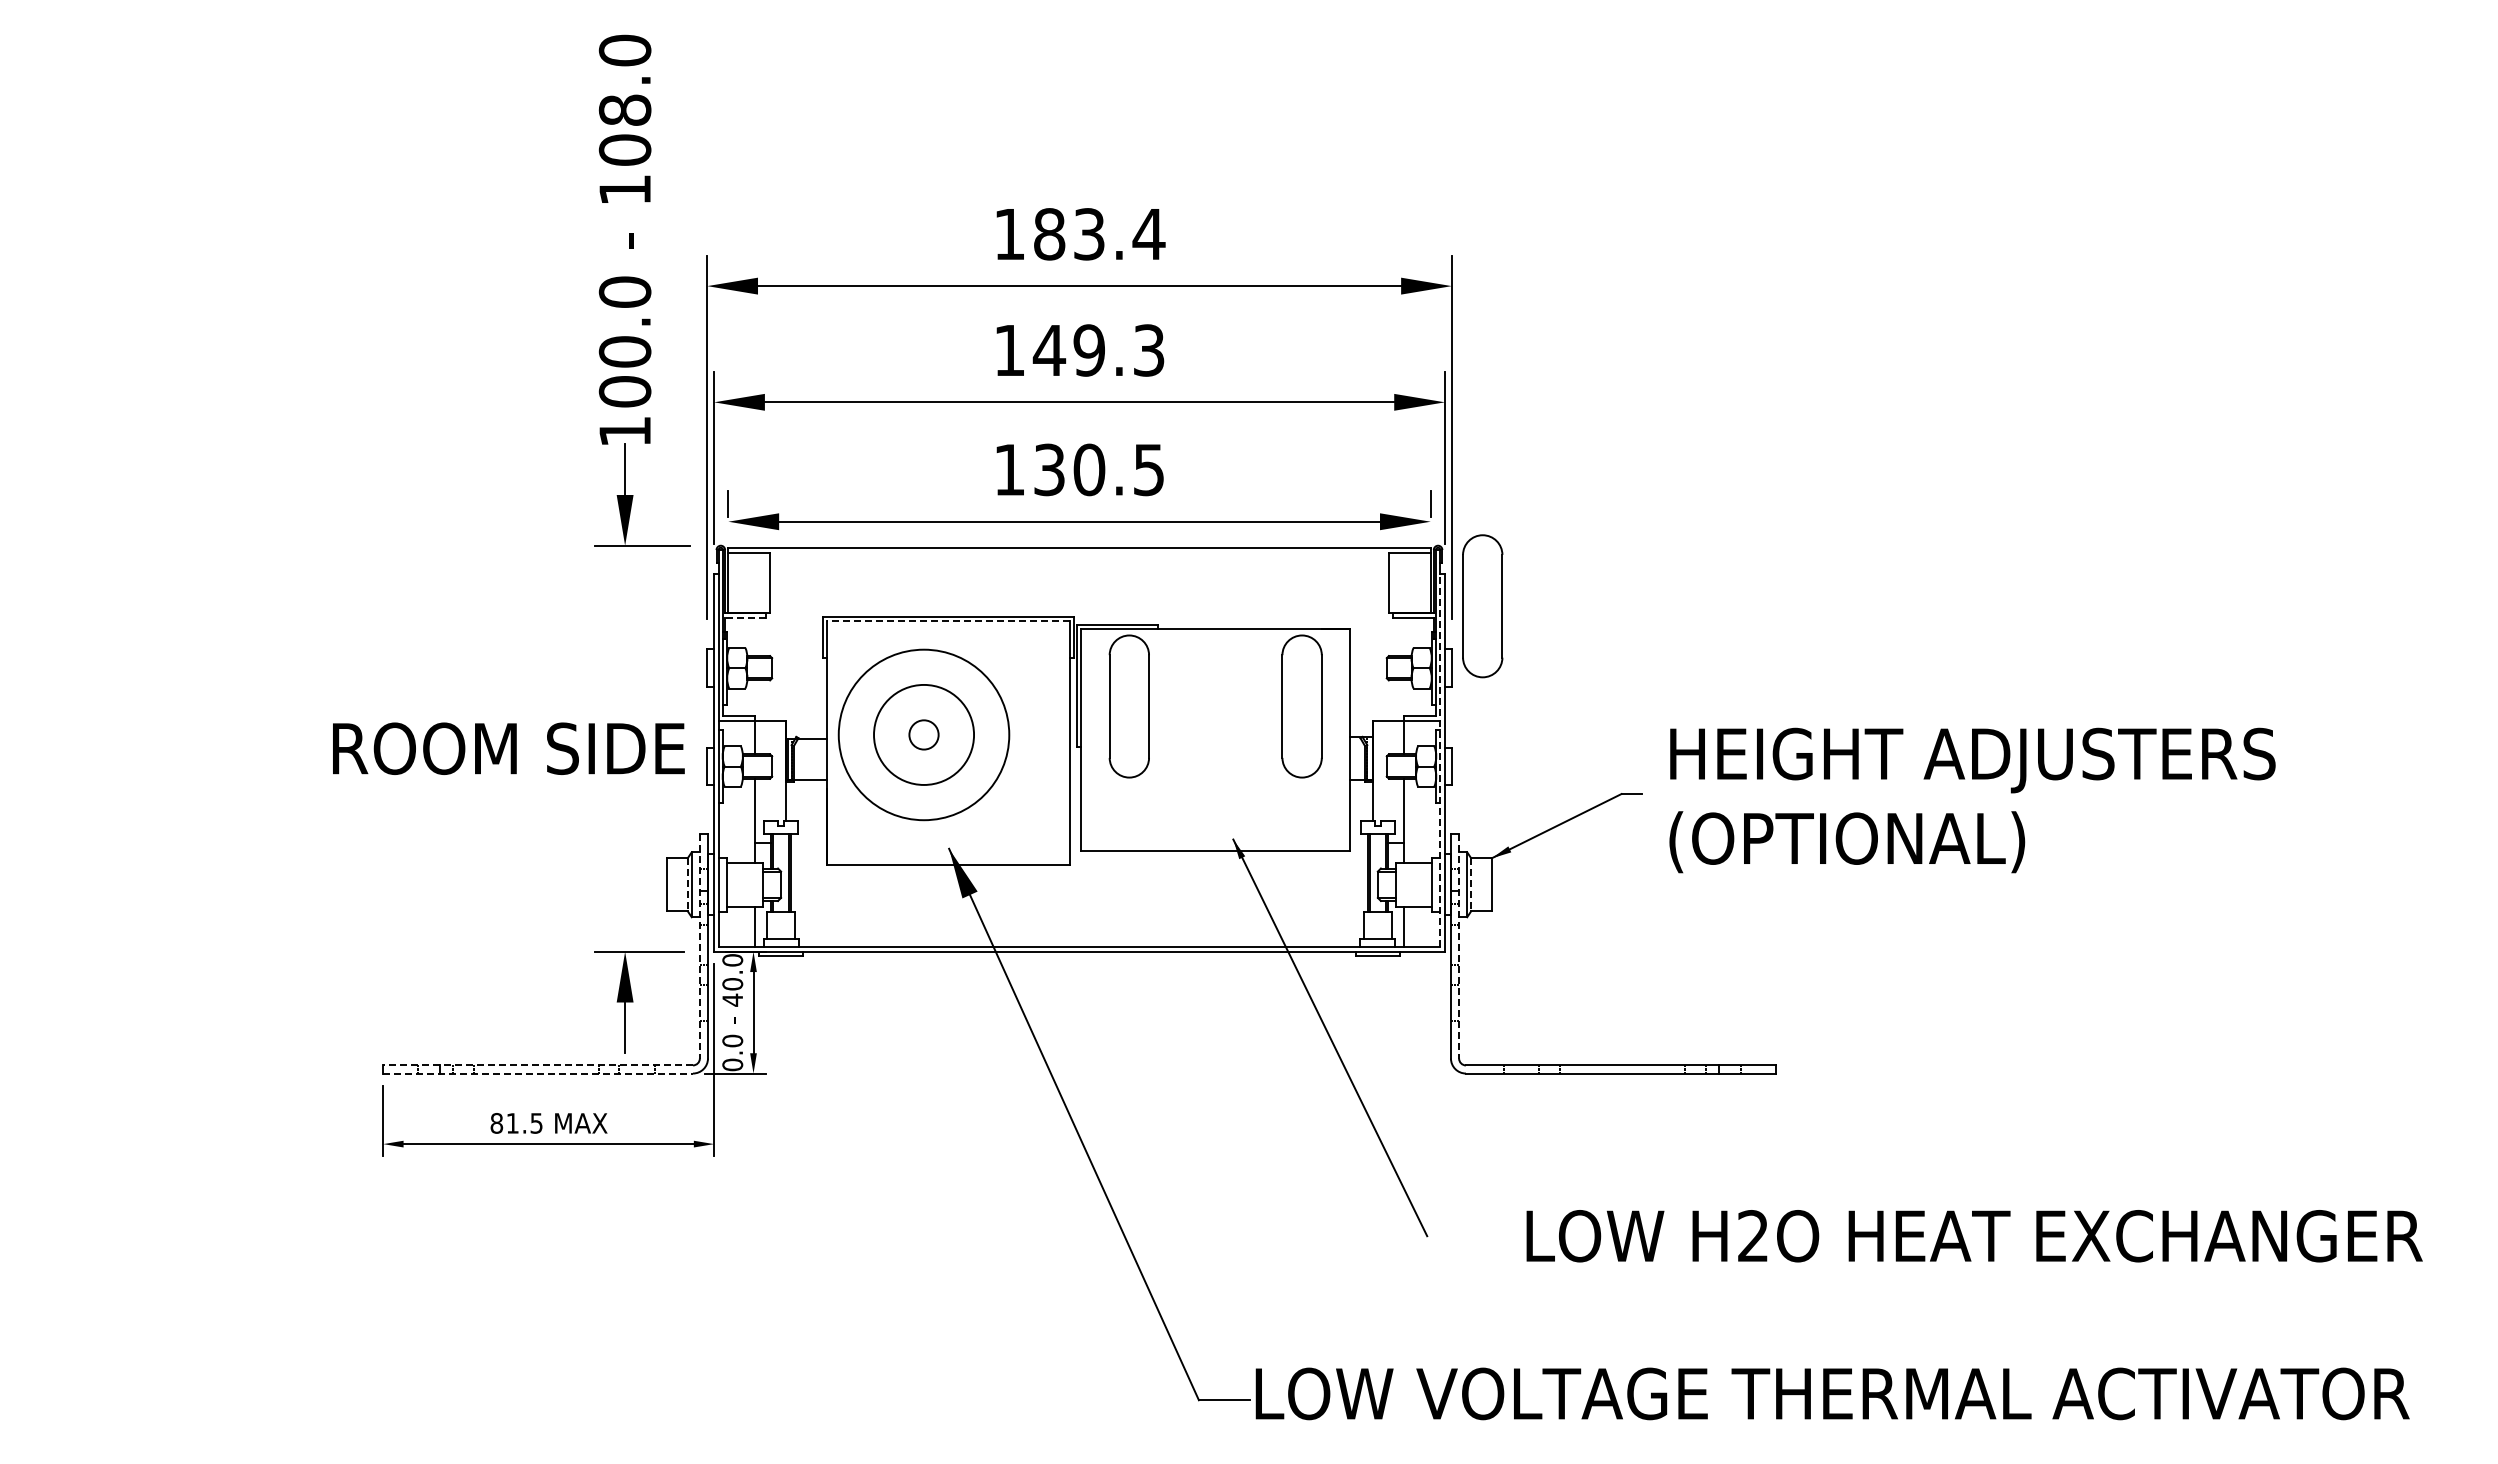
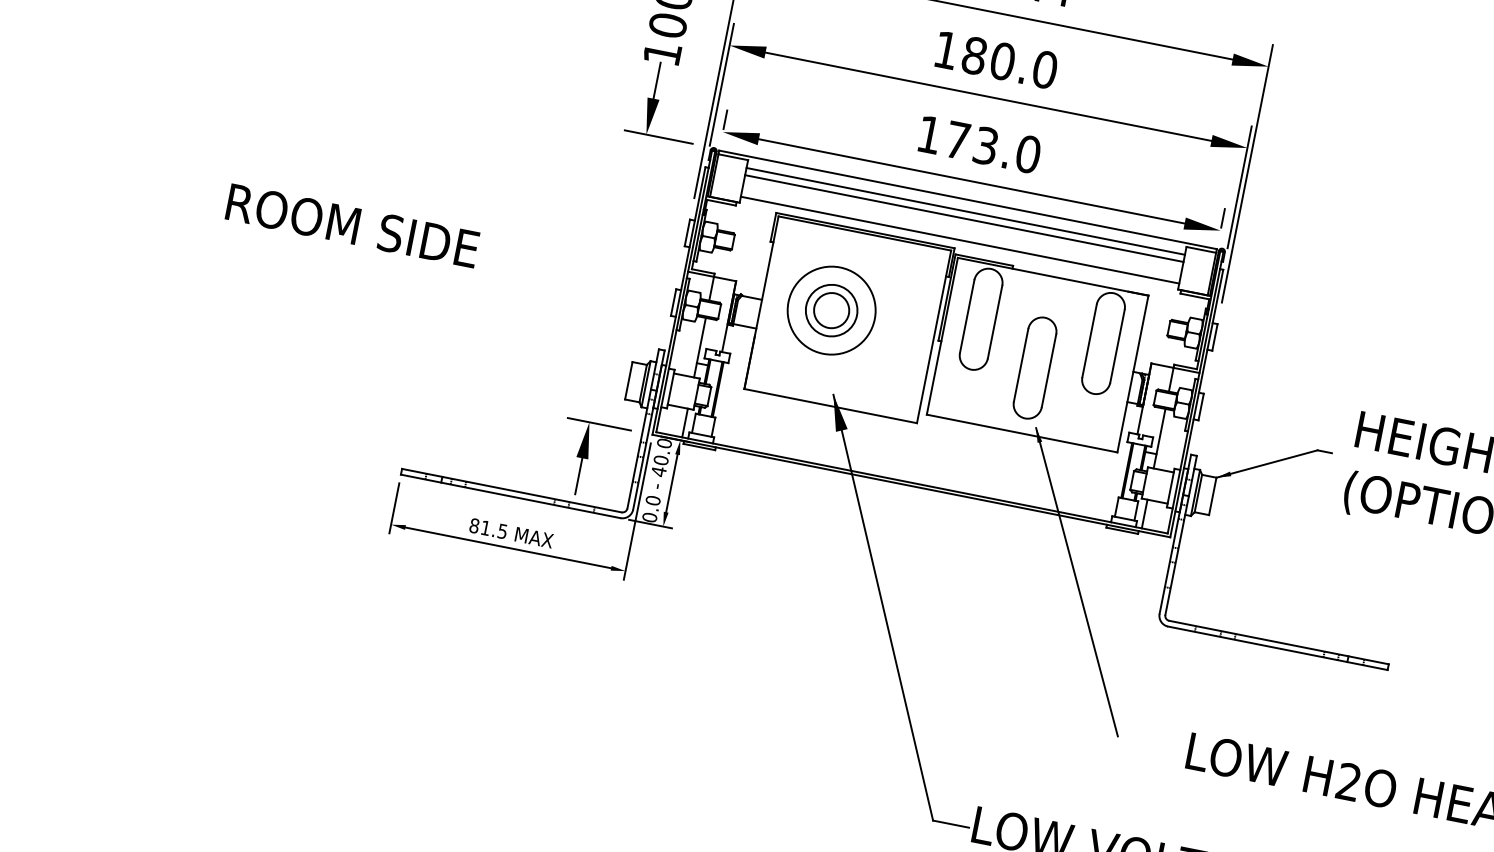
text: (1098, 350) -> (1009, 62), 149.3 -> 180.0
text: (1099, 469) -> (993, 147), 130.5 -> 173.0
line: (1079, 564) -> (965, 211), added
line: (1079, 574) -> (964, 218), added
line: (1079, 604) -> (960, 240), added
part: (1482, 606) -> (1034, 368), moved
line: (744, 618) -> (720, 202), dashed -> solid
line: (948, 621) -> (864, 233), dashed -> solid
circle: (923, 734) -> (831, 310), size x0.71
circle: (923, 734) -> (831, 310), size x0.71
circle: (923, 734) -> (831, 310), size x1.67
text: (508, 748) -> (352, 225), moved
line: (1440, 760) -> (1194, 401), dashed -> solid
line: (687, 885) -> (642, 384), dashed -> solid
line: (1471, 885) -> (1198, 494), dashed -> solid
line: (699, 946) -> (642, 429), dashed -> solid
line: (1459, 946) -> (1181, 535), dashed -> solid
line: (538, 1065) -> (512, 490), dashed -> solid
line: (538, 1073) -> (511, 496), dashed -> solid

